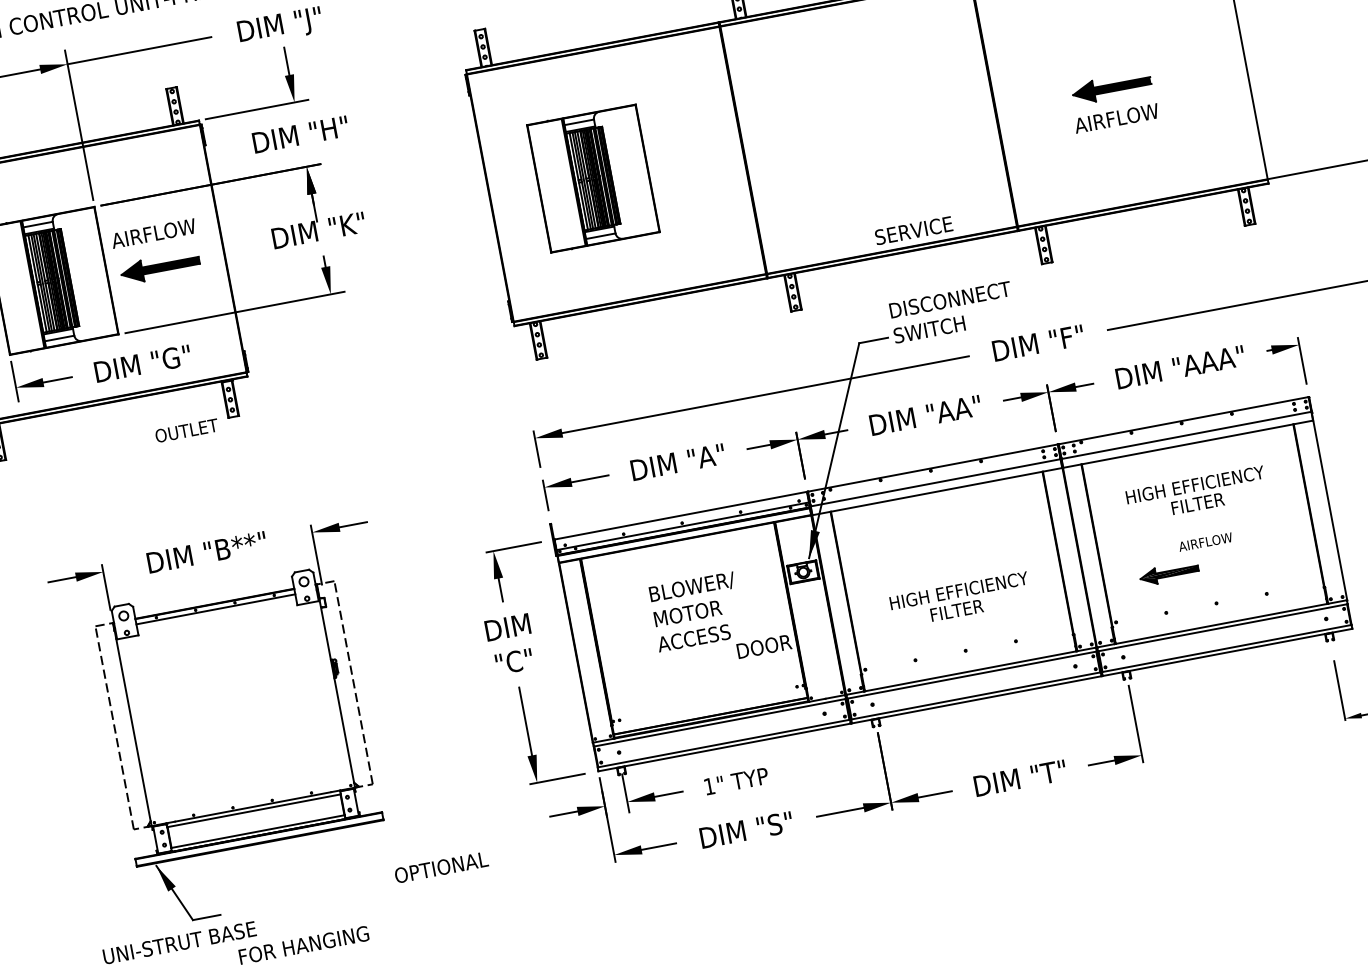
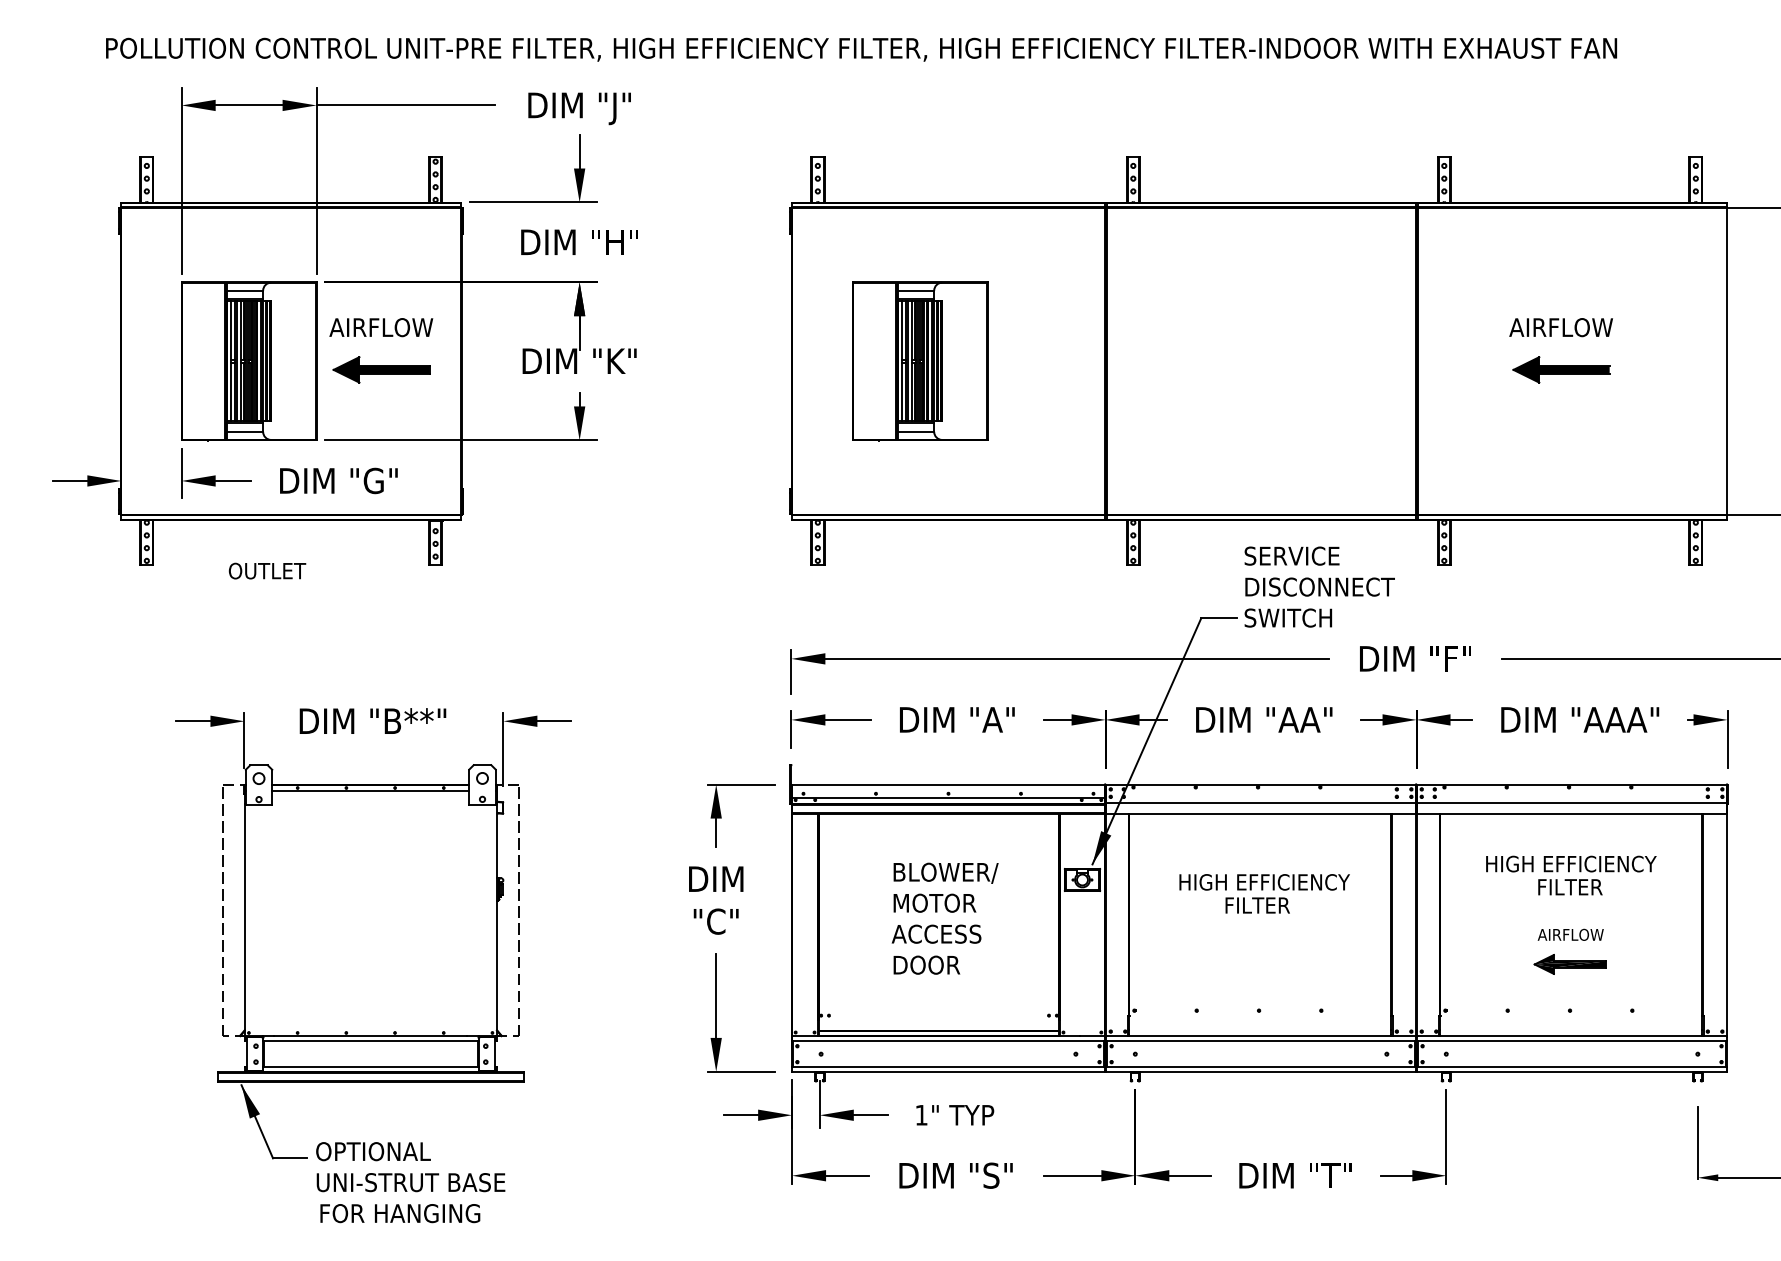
text: (1116, 118) -> (1560, 327), moved
text: (913, 230) -> (1291, 555), moved
text: (186, 430) -> (267, 570), moved
part: (1168, 573) -> (1569, 964), moved
text: (960, 599) -> (1264, 893), moved
text: (763, 646) -> (926, 964), moved
text: (441, 867) -> (373, 1151), moved
text: (179, 942) -> (410, 1182), moved

